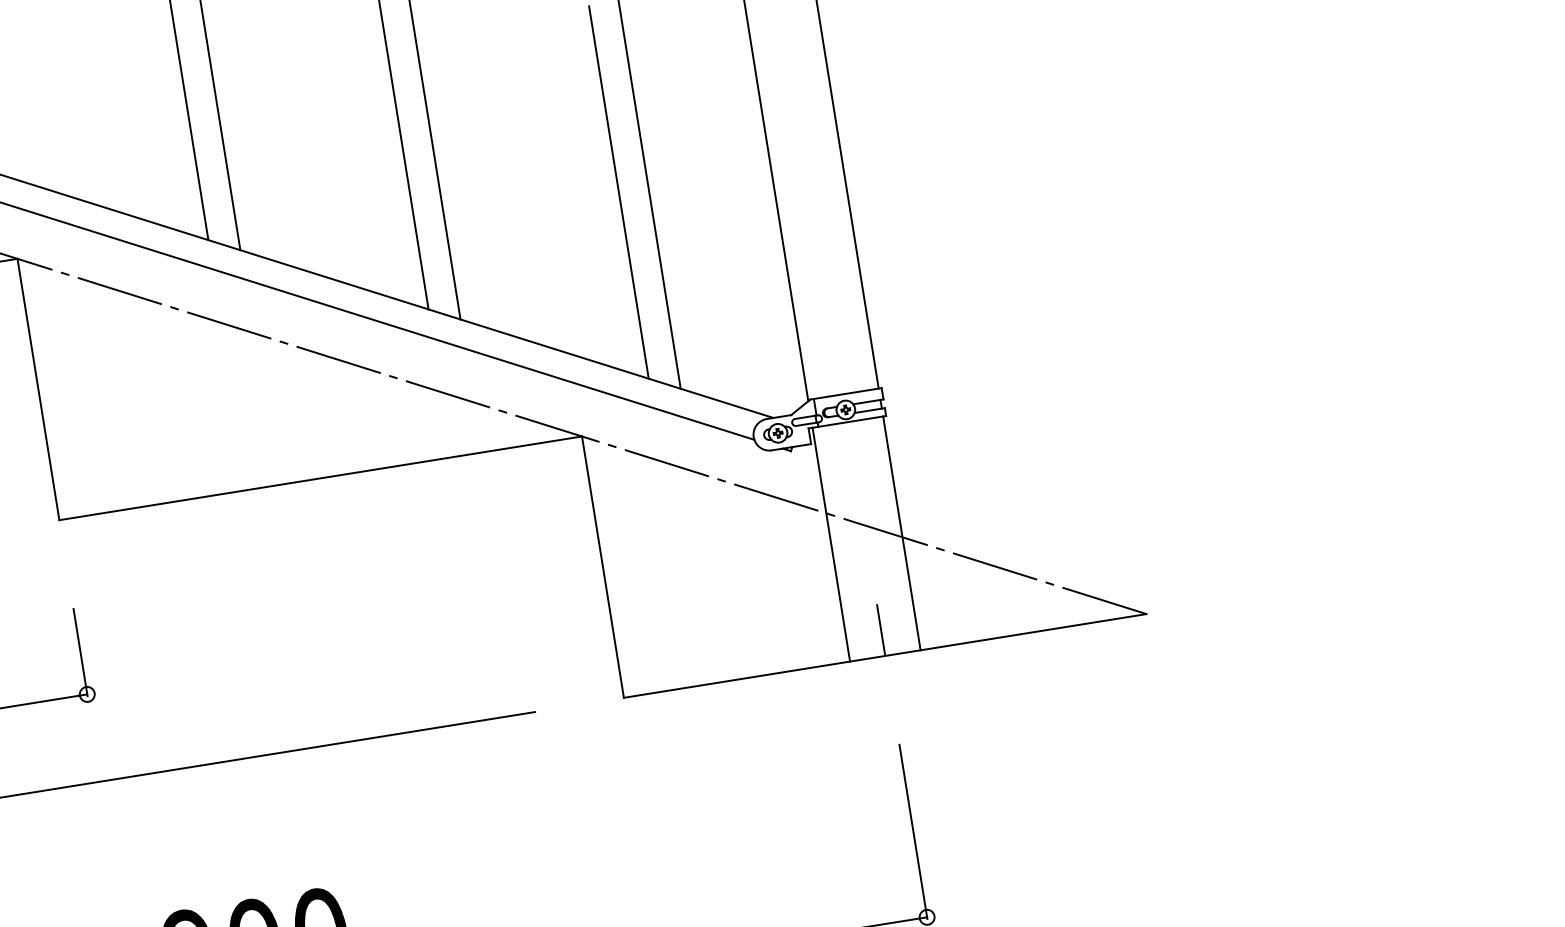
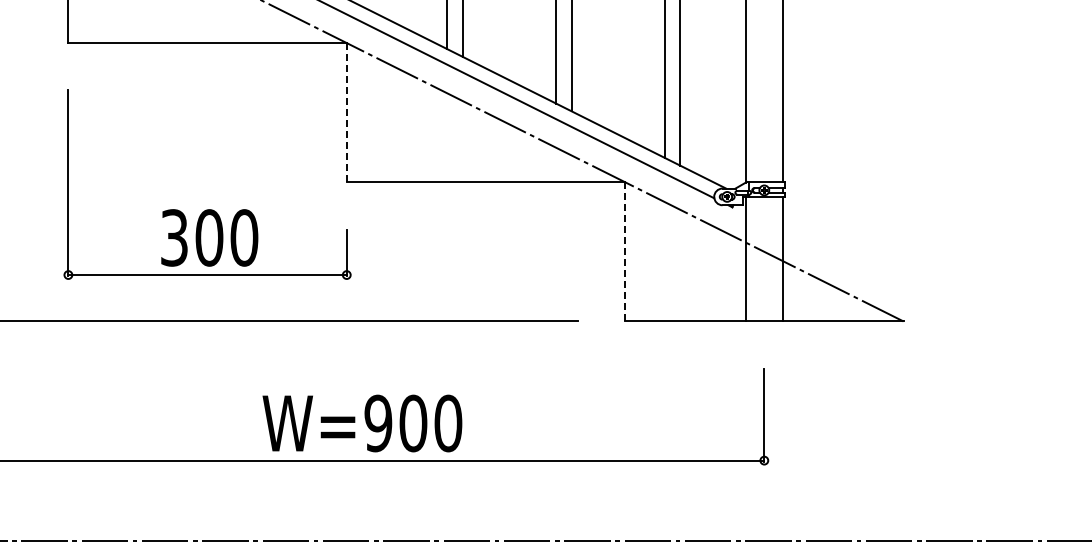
line: (37, 389) -> (346, 112), solid -> dashed
line: (603, 566) -> (625, 251), solid -> dashed
line: (881, 629) -> (764, 307), removed

